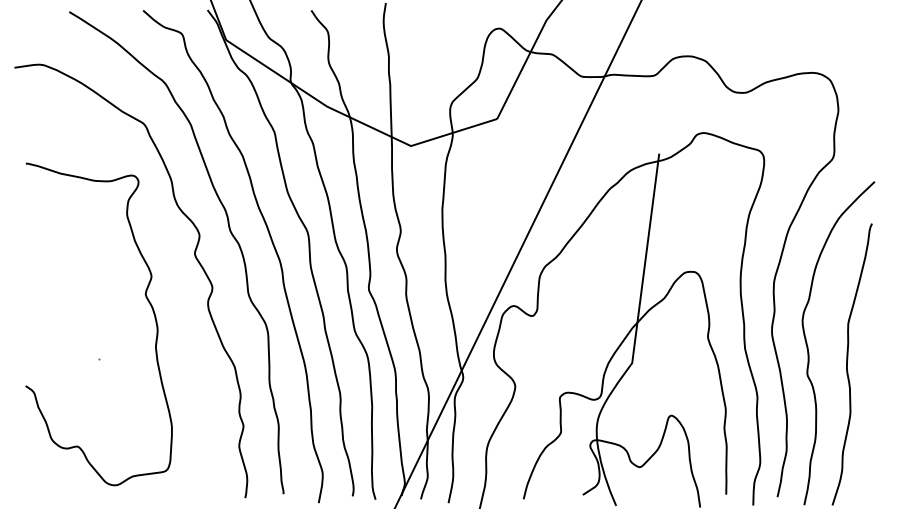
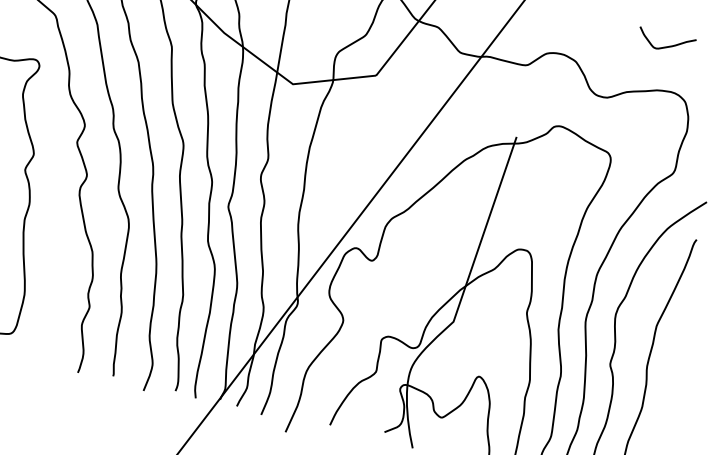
curve: (800, 24) -> (668, 45), added

